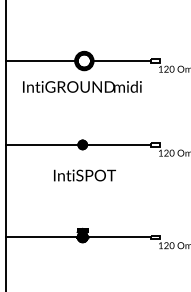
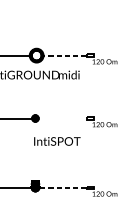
line: (122, 61) -> (65, 55), solid -> dashed
line: (118, 144) -> (62, 118), removed
text: (84, 175) -> (57, 141), moved
line: (119, 237) -> (63, 187), solid -> dashed

